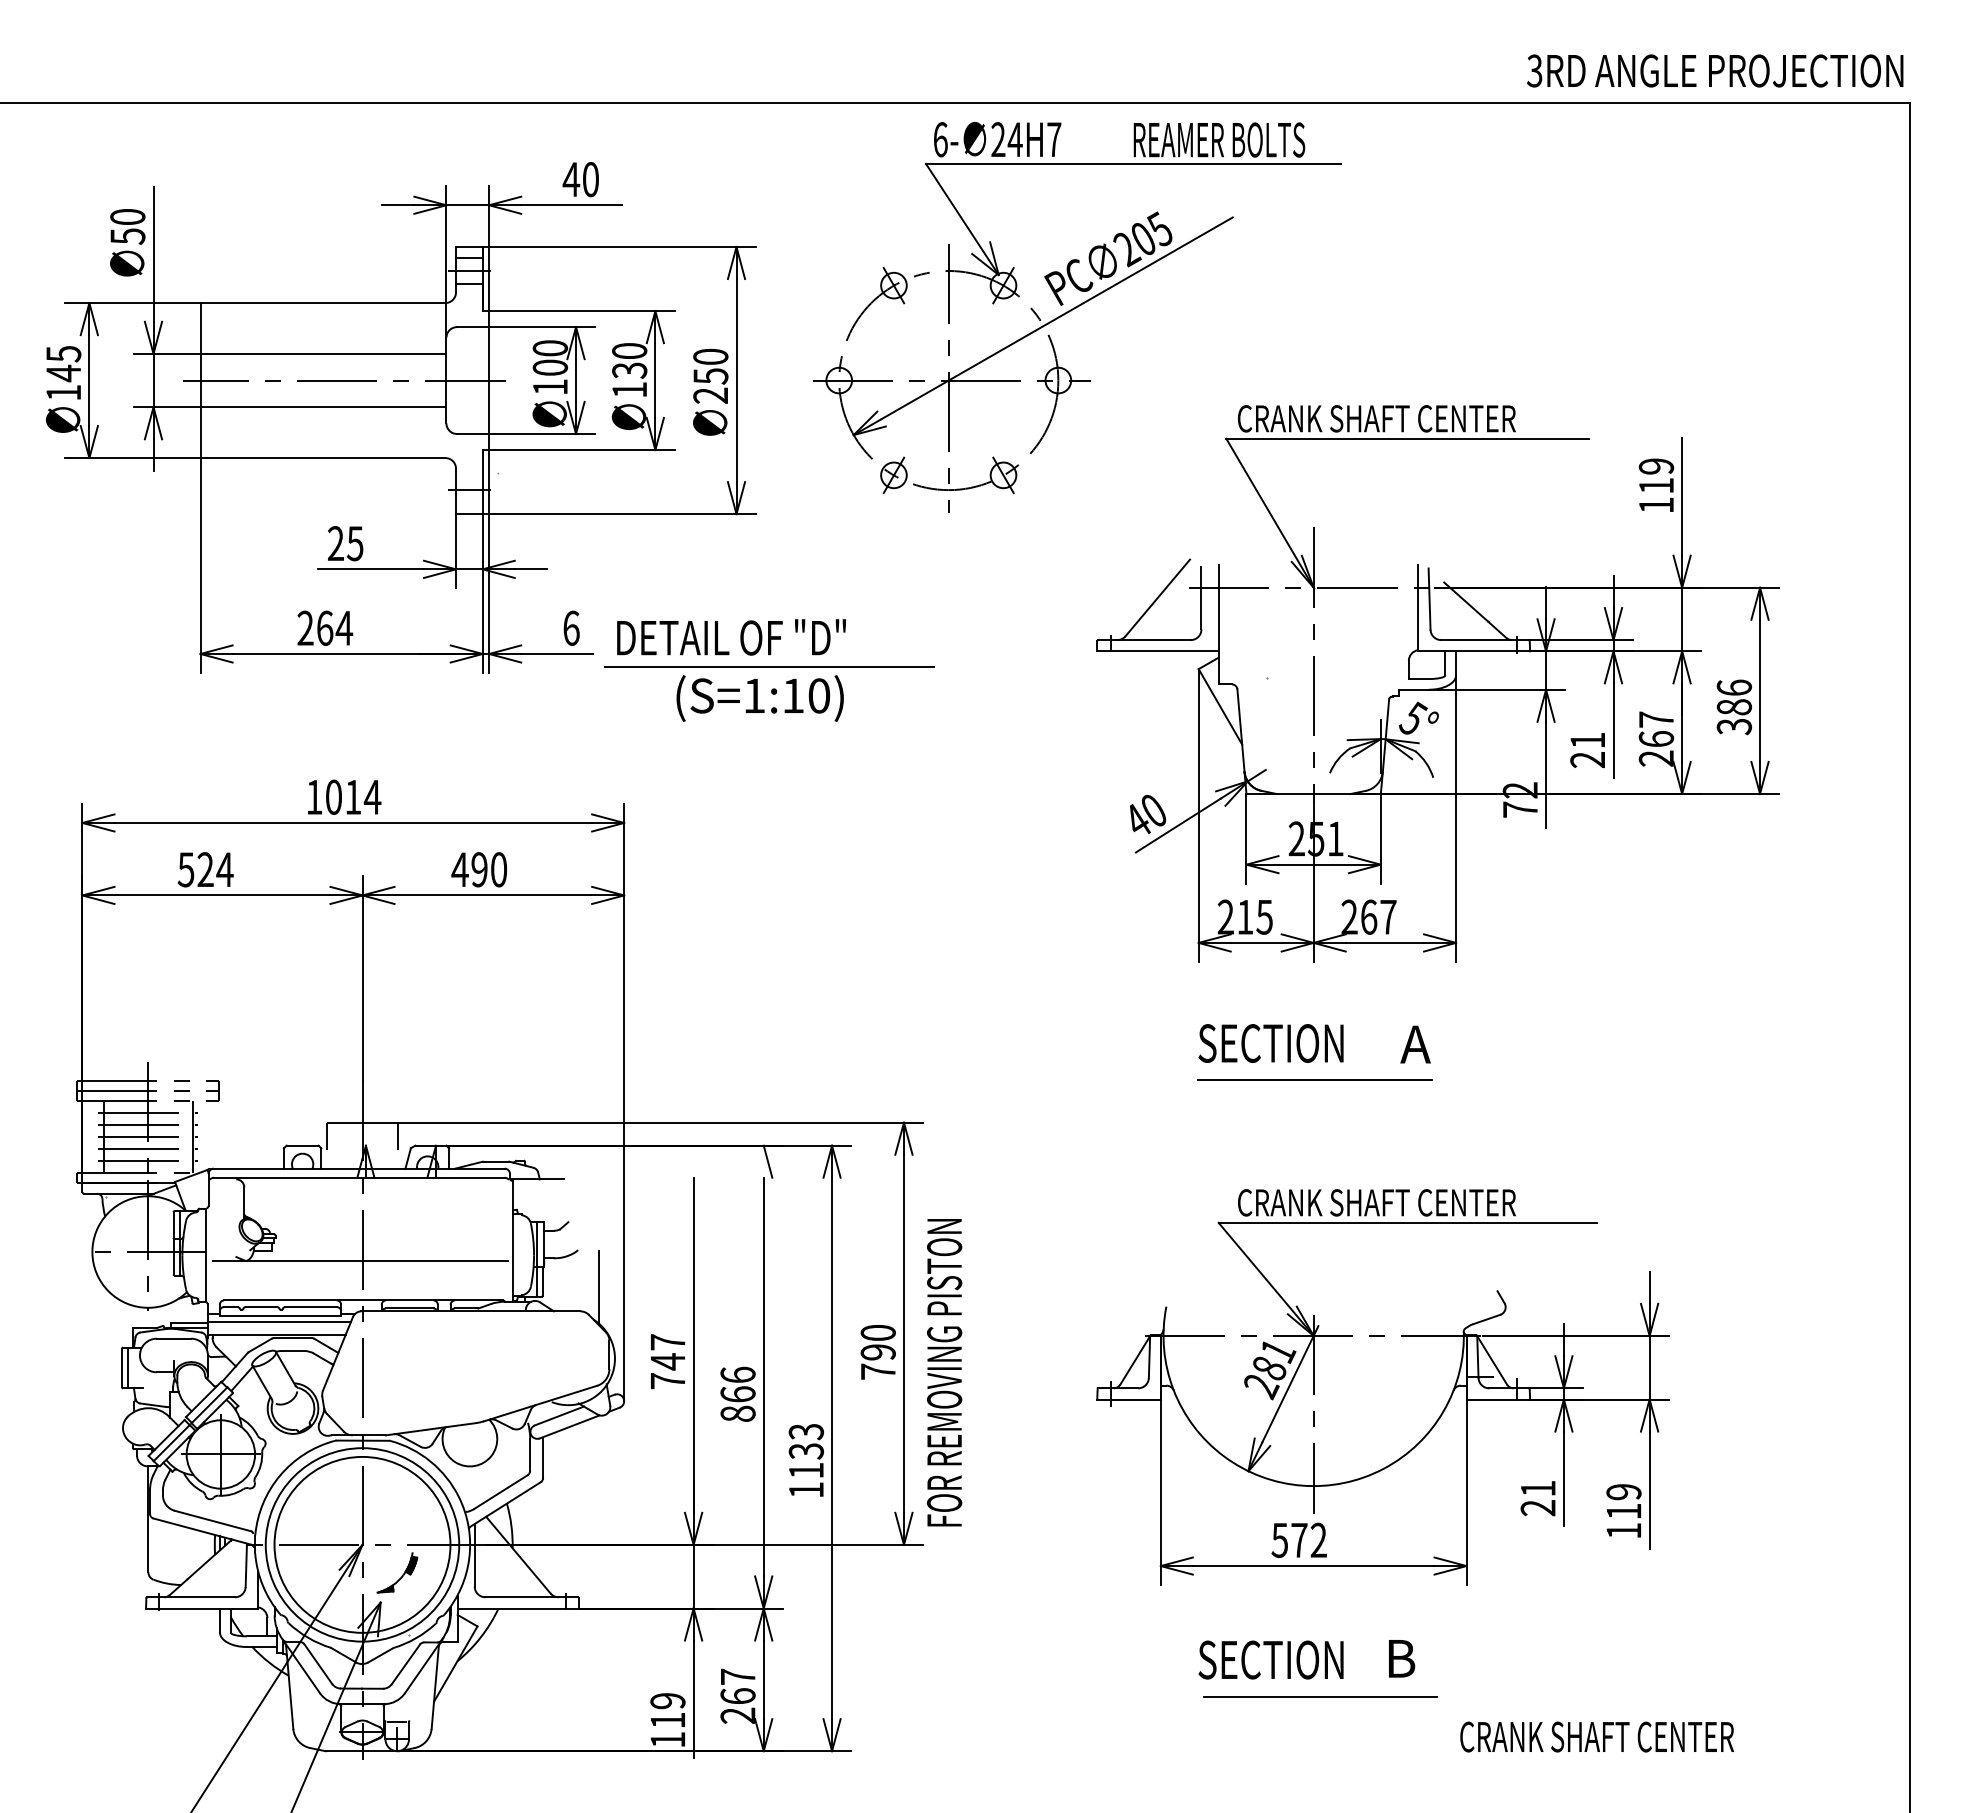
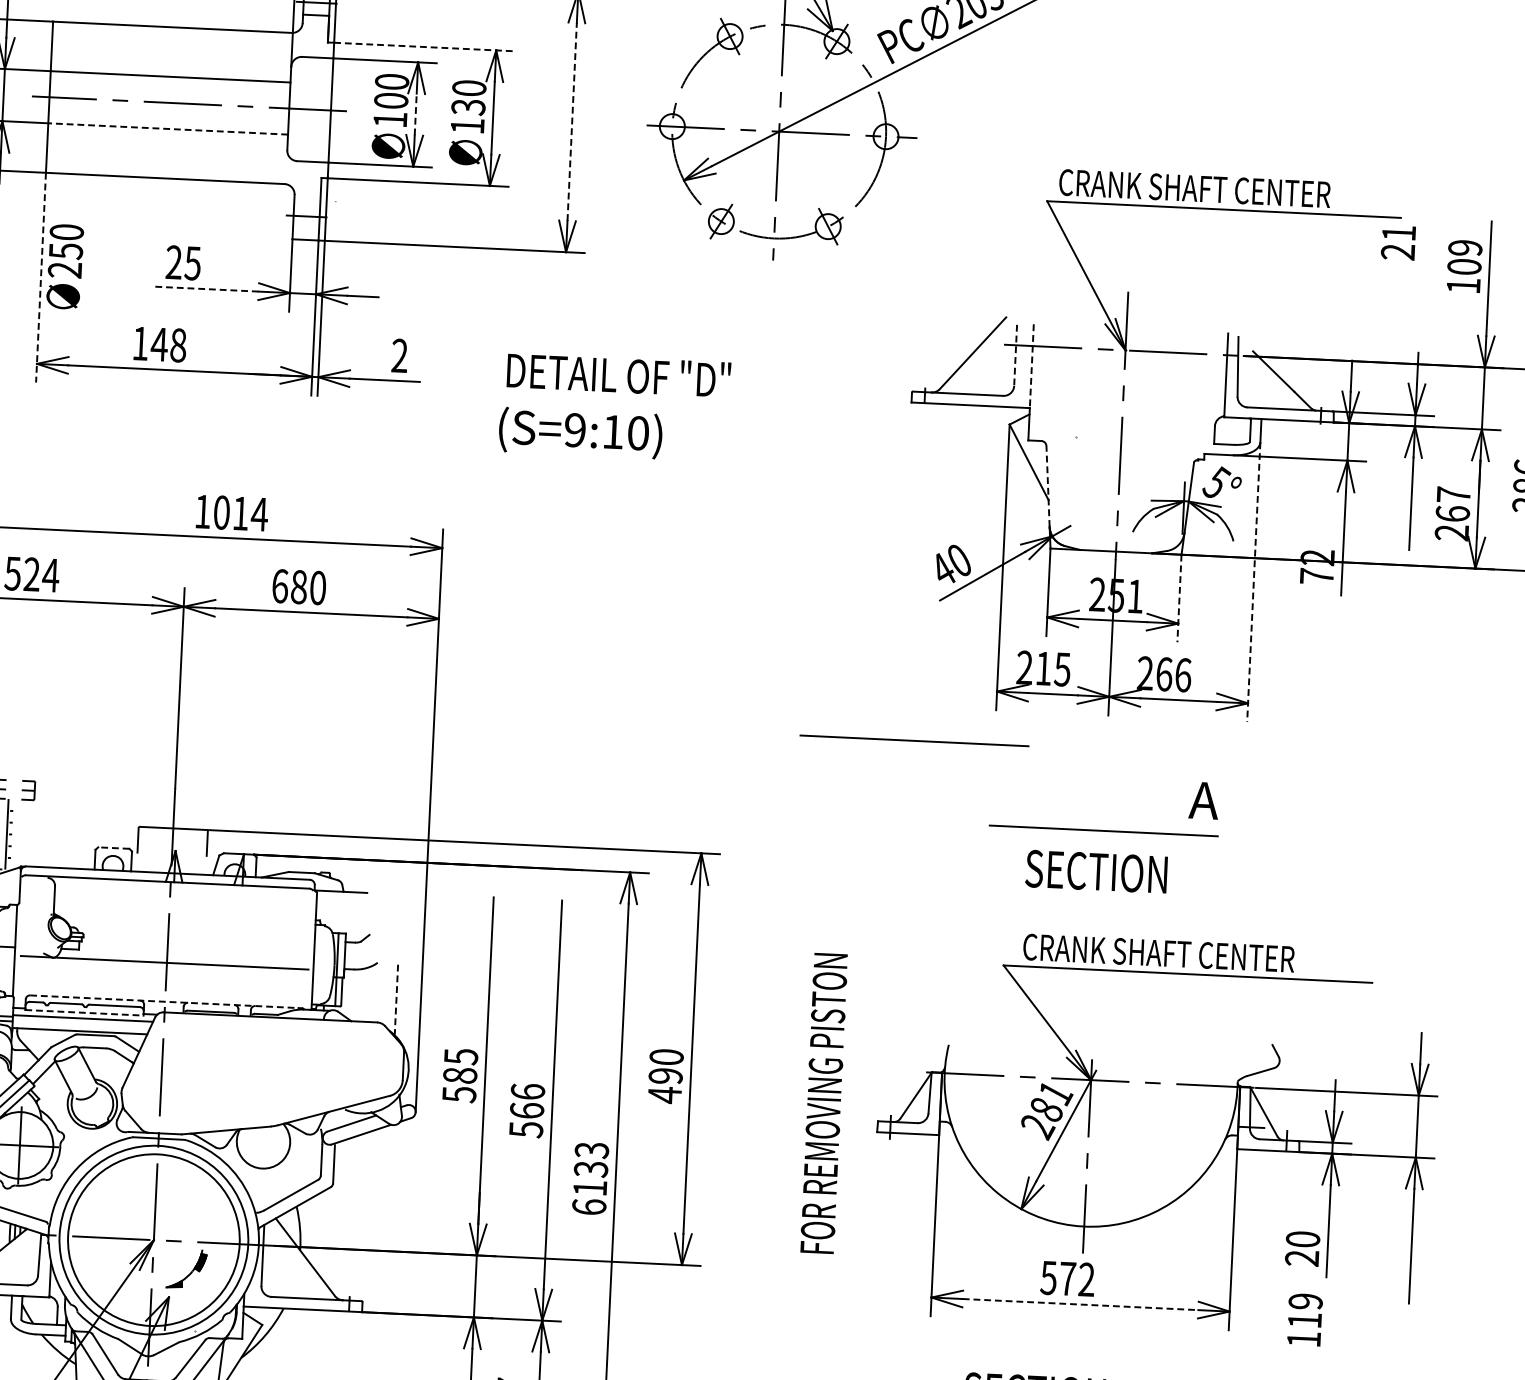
line: (581, 311) -> (424, 47), solid -> dashed
line: (576, 380) -> (416, 114), solid -> dashed
line: (736, 380) -> (572, 121), solid -> dashed
text: (710, 391) -> (64, 266), moved
line: (323, 407) -> (168, 129), solid -> dashed
text: (1656, 485) -> (1464, 266), 119 -> 109
line: (200, 565) -> (40, 277), solid -> dashed
line: (370, 569) -> (206, 289), solid -> dashed
line: (1201, 598) -> (1015, 355), solid -> dashed
line: (1218, 608) -> (1031, 366), solid -> dashed
text: (325, 627) -> (160, 343), 264 -> 148
text: (571, 627) -> (399, 355), 6 -> 2
text: (731, 637) -> (618, 375), moved
line: (769, 666) -> (591, 402), removed
text: (754, 695) -> (575, 429), (S=1:10) -> (S=9:10)
line: (1240, 730) -> (1047, 486), solid -> dashed
text: (1587, 750) -> (1398, 242), moved
text: (344, 796) -> (232, 512), moved
line: (1456, 819) -> (1254, 583), solid -> dashed
line: (1380, 838) -> (1179, 598), solid -> dashed
text: (469, 869) -> (289, 586), 490 -> 680
text: (1388, 916) -> (1183, 674), 267 -> 266
line: (1116, 996) -> (914, 740), added
text: (1270, 1043) -> (1095, 871), moved
line: (302, 1145) -> (113, 847), solid -> dashed
line: (767, 1161) -> (566, 884), removed
line: (599, 1287) -> (396, 1000), solid -> dashed
line: (361, 1300) -> (164, 1001), solid -> dashed
line: (280, 1315) -> (84, 1012), solid -> dashed
text: (667, 1361) -> (459, 1075), 747 -> 585
text: (878, 1371) -> (665, 1094), 790 -> 490
text: (944, 1372) -> (824, 1103), moved
text: (737, 1413) -> (525, 1129), 866 -> 566
text: (1537, 1488) -> (1302, 1239), 21 -> 20
text: (806, 1489) -> (589, 1206), 1133 -> 6133
text: (1623, 1510) -> (1304, 1319), moved
line: (1313, 1566) -> (1080, 1304), solid -> dashed

